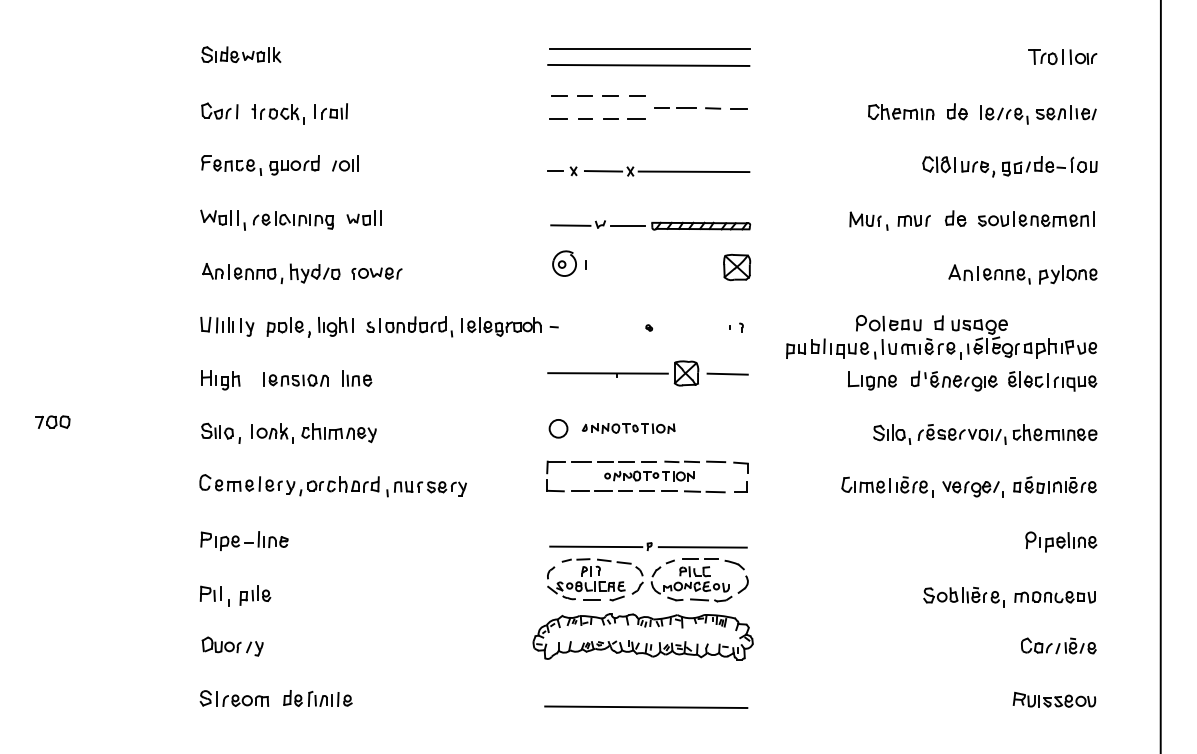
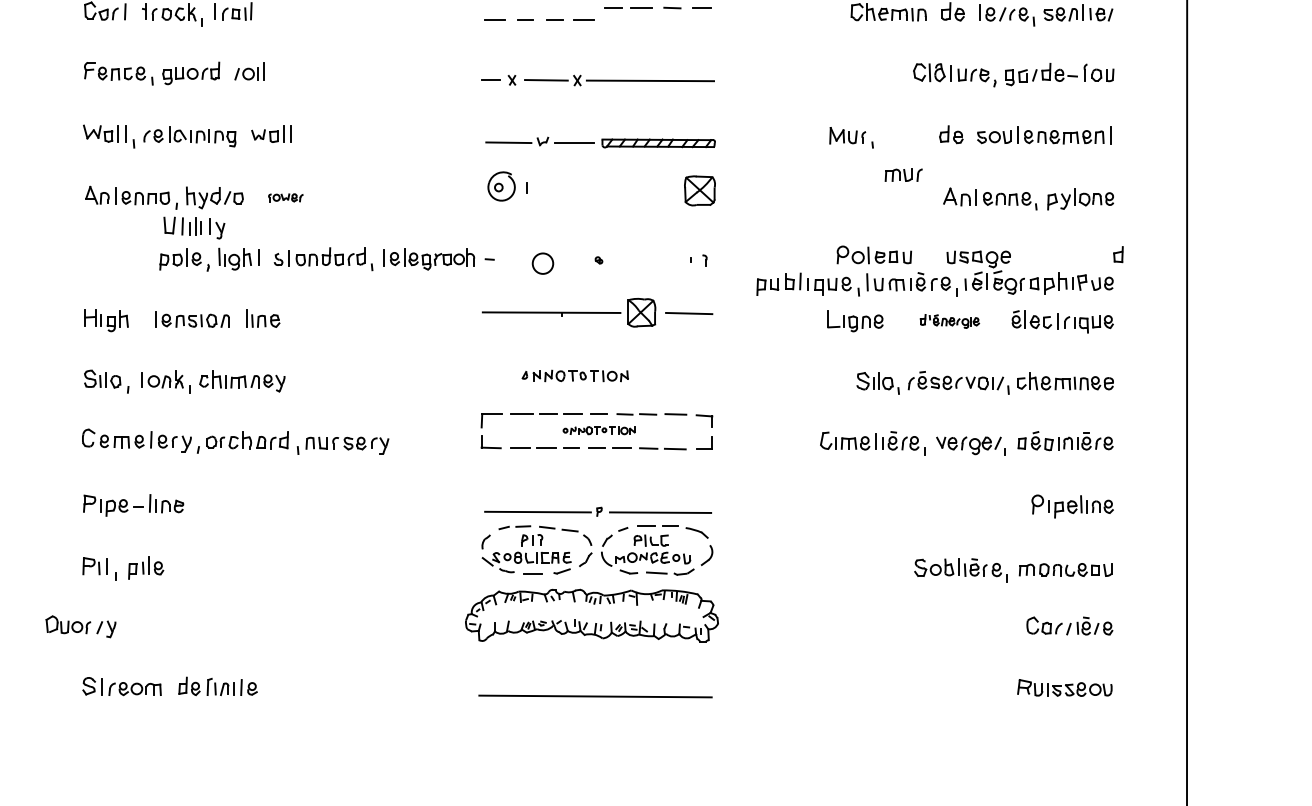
part: (913, 220) -> (902, 174), moved
part: (376, 273) -> (285, 197), size x0.6
part: (938, 322) -> (1117, 254), moved
part: (227, 326) -> (194, 227), moved
part: (954, 380) -> (949, 320), size x0.6
circle: (558, 428) -> (542, 263), moved
part: (649, 475) -> (599, 430), size x0.7
part: (232, 646) -> (80, 626), moved

